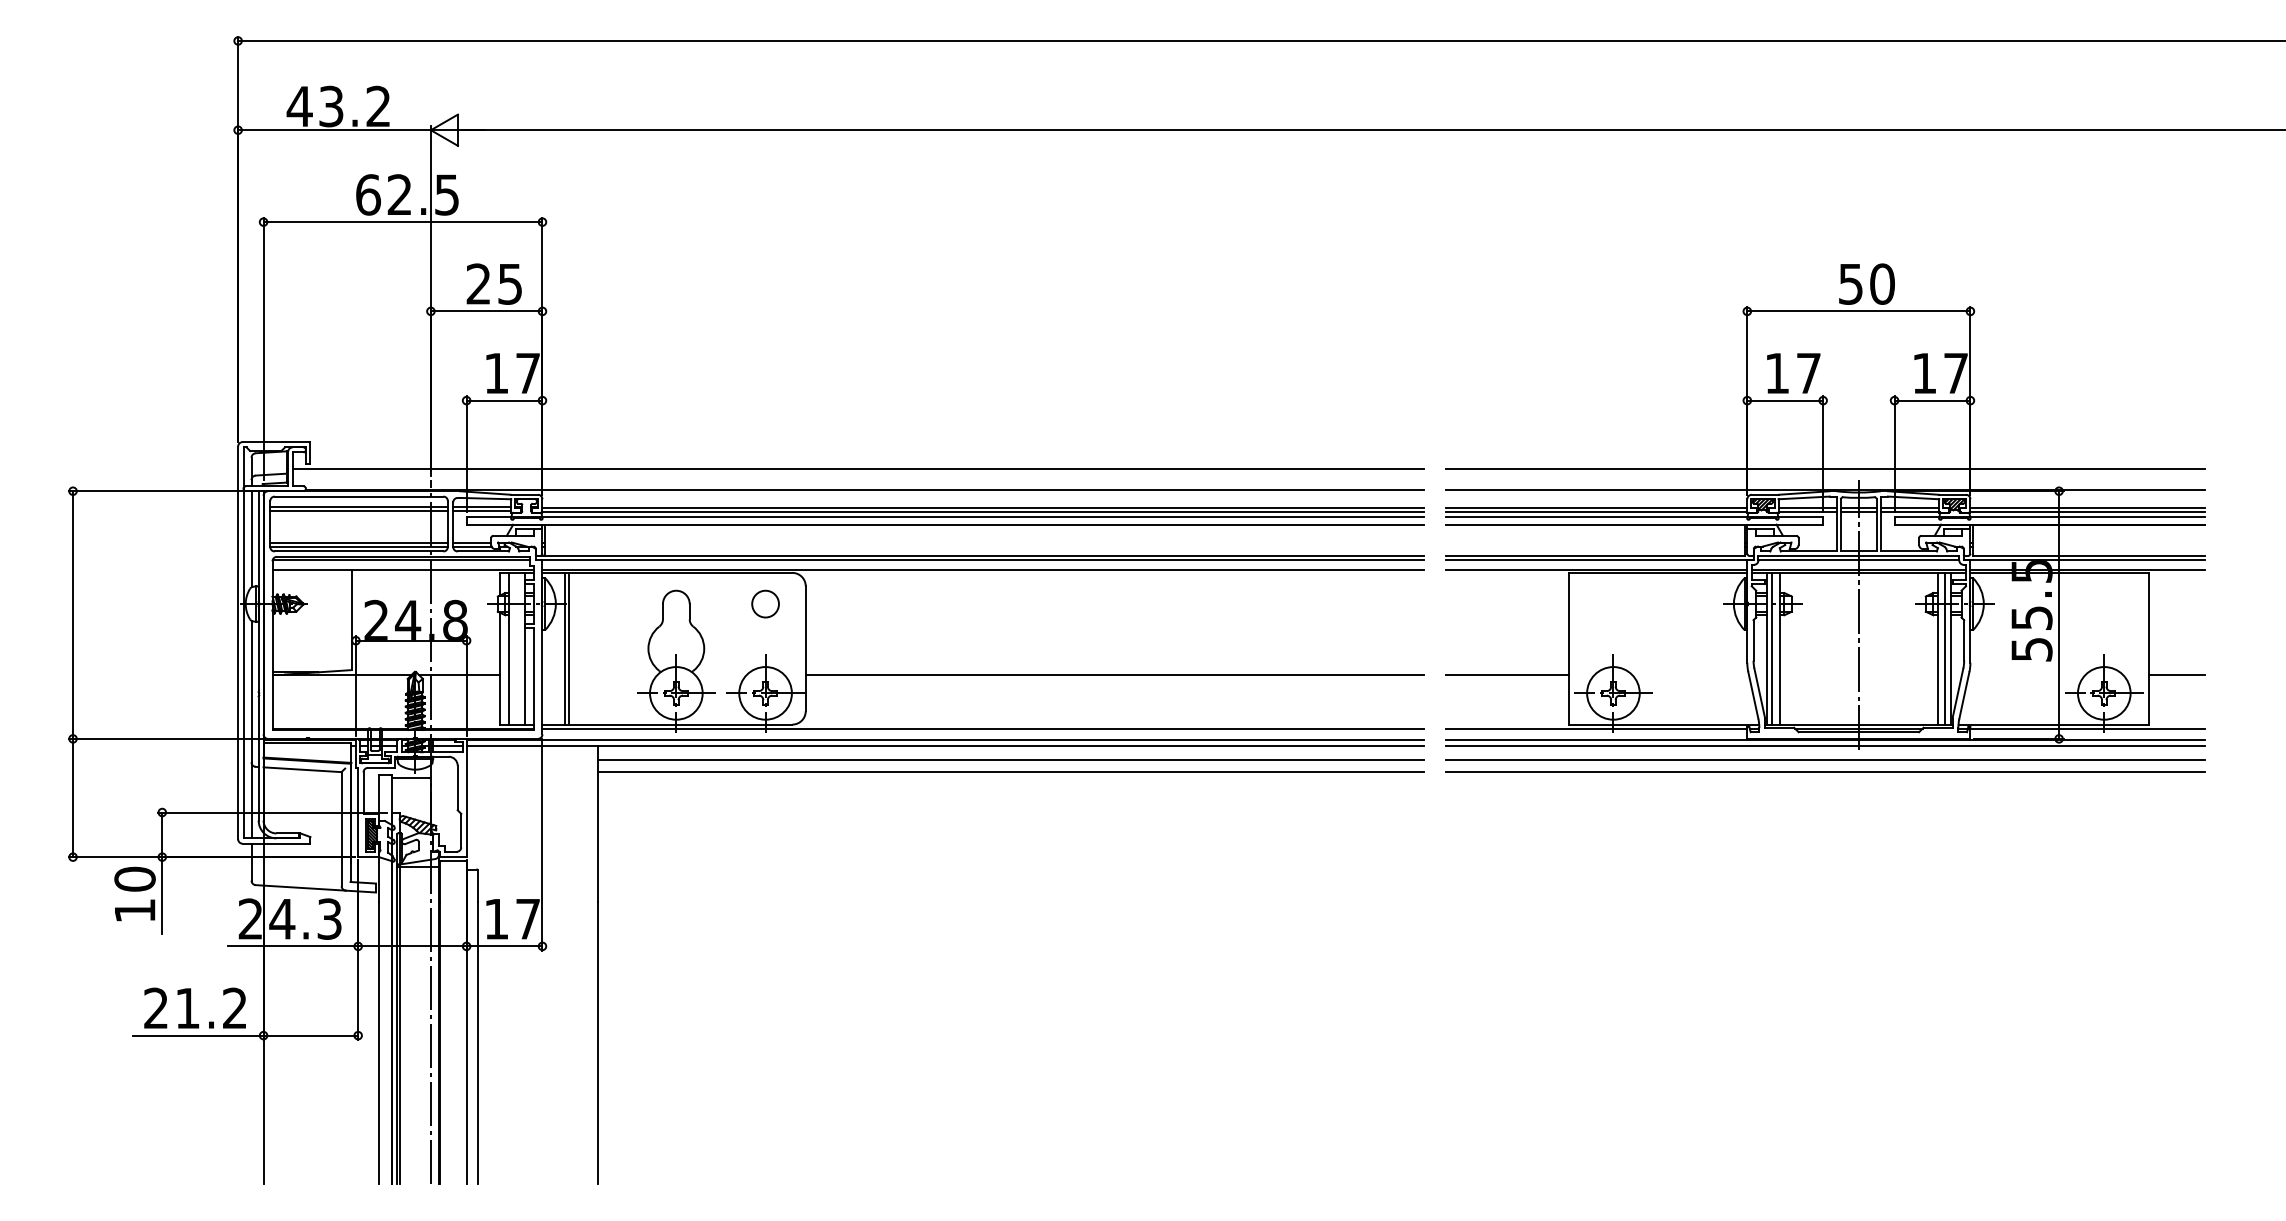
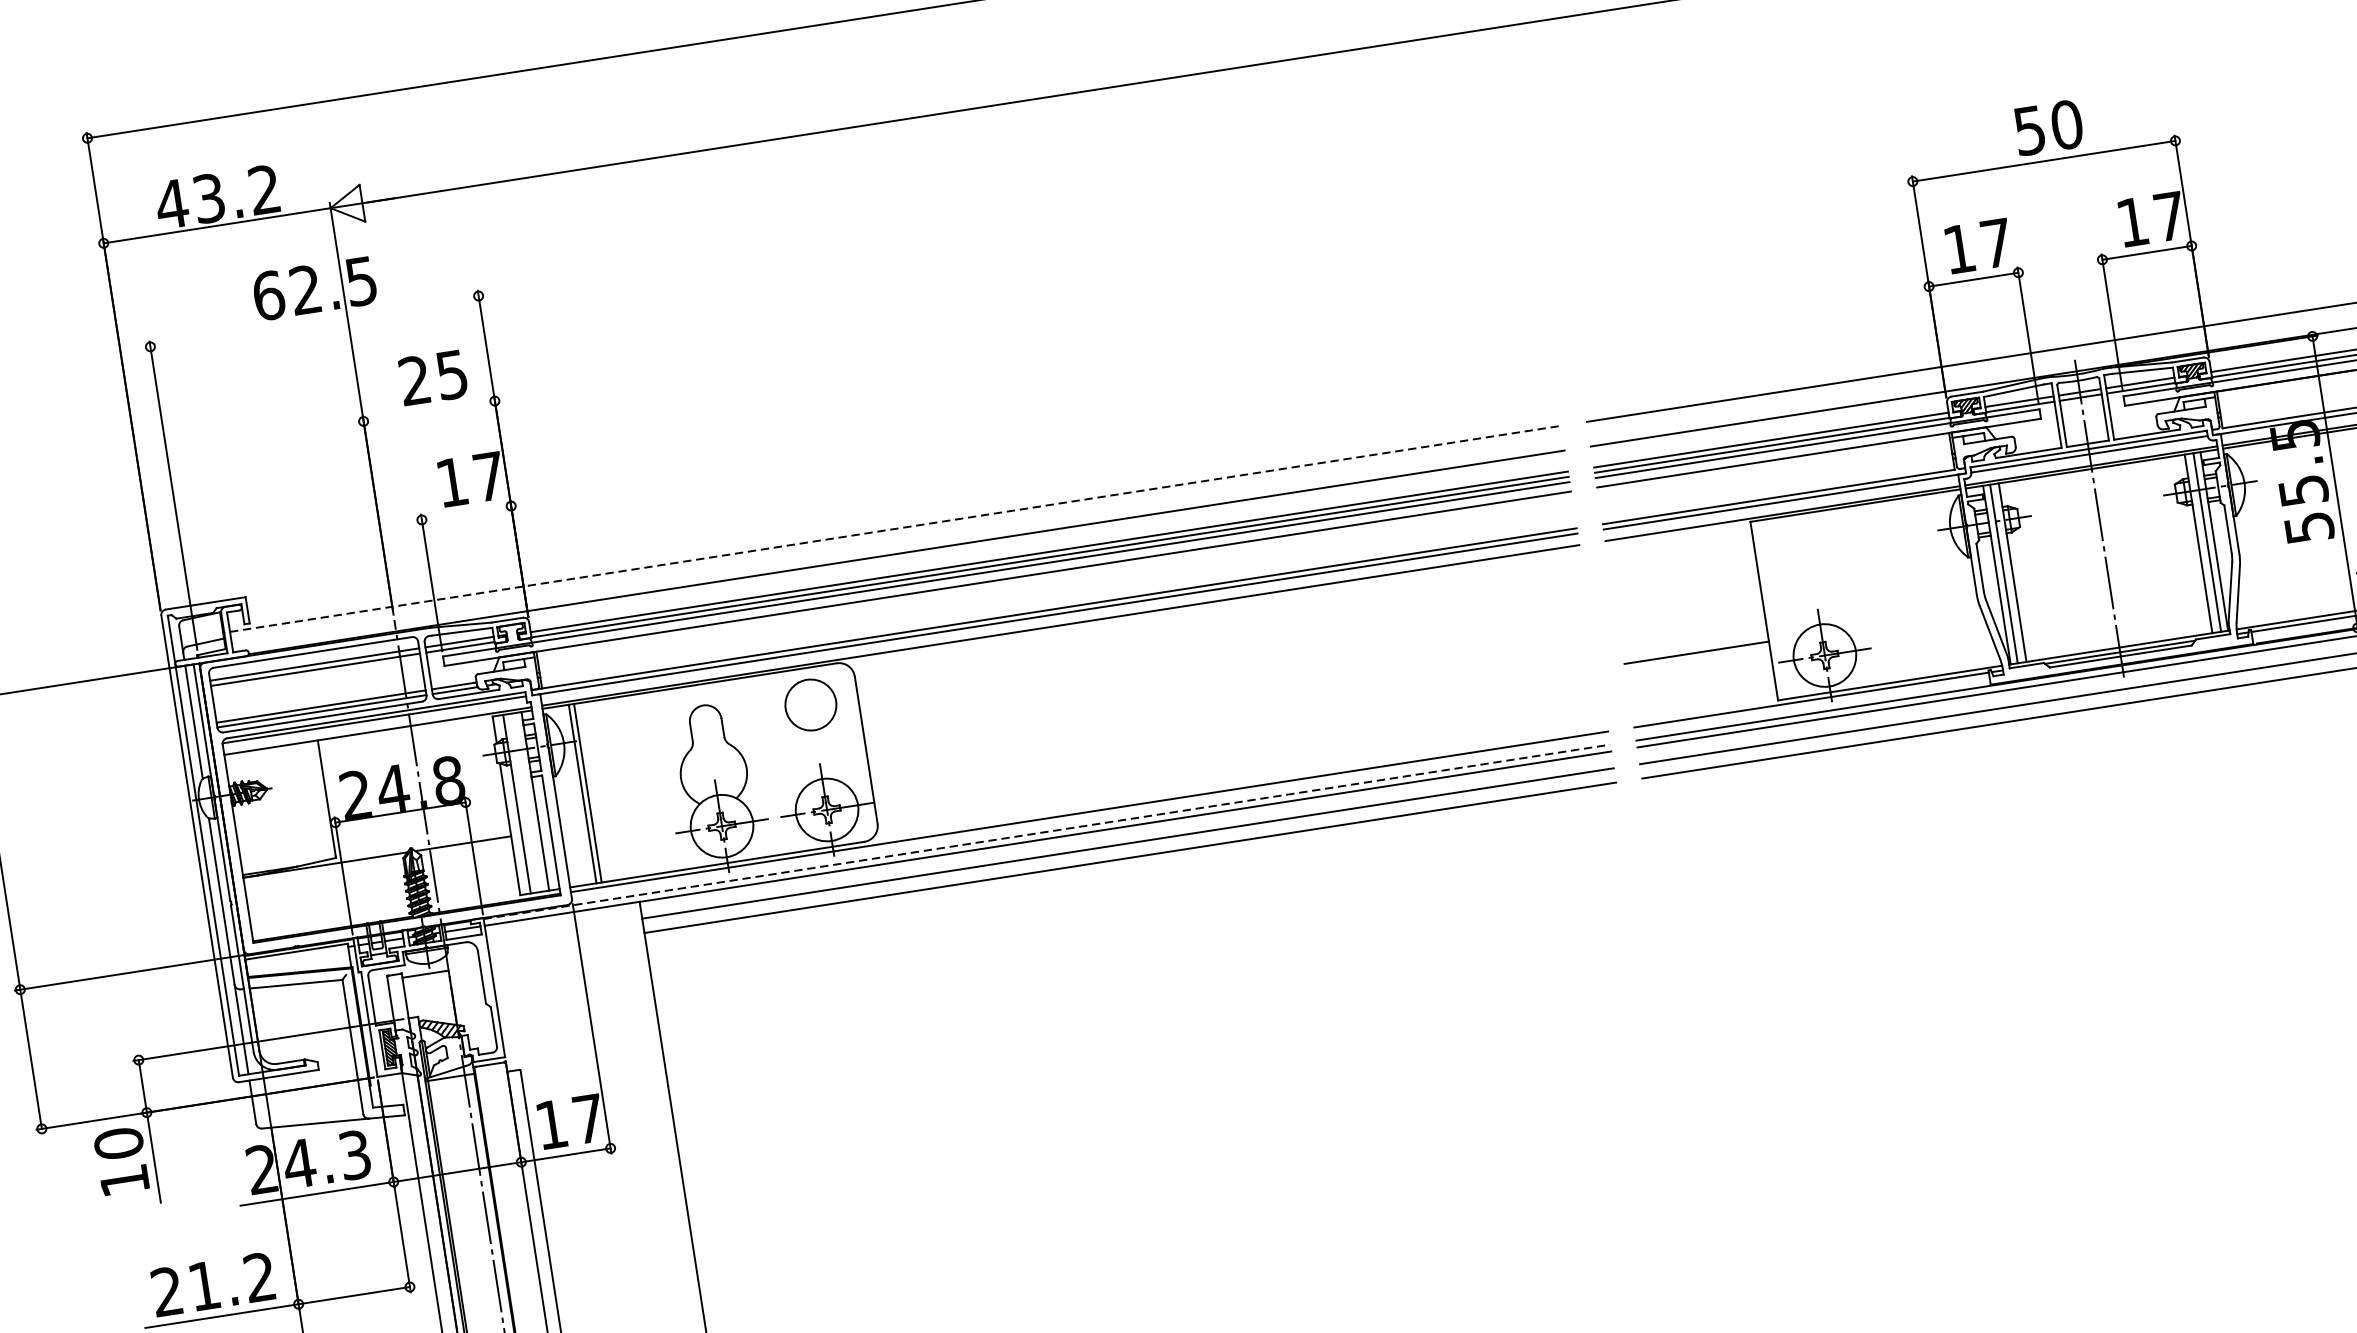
line: (402, 222) -> (313, 321), removed
line: (486, 311) -> (429, 411), removed
line: (504, 400) -> (466, 512), removed
line: (858, 468) -> (895, 528), solid -> dashed
circle: (765, 603) -> (810, 704), size x1.6
line: (1114, 674) -> (1234, 724), removed
line: (945, 739) -> (1047, 831), solid -> dashed

